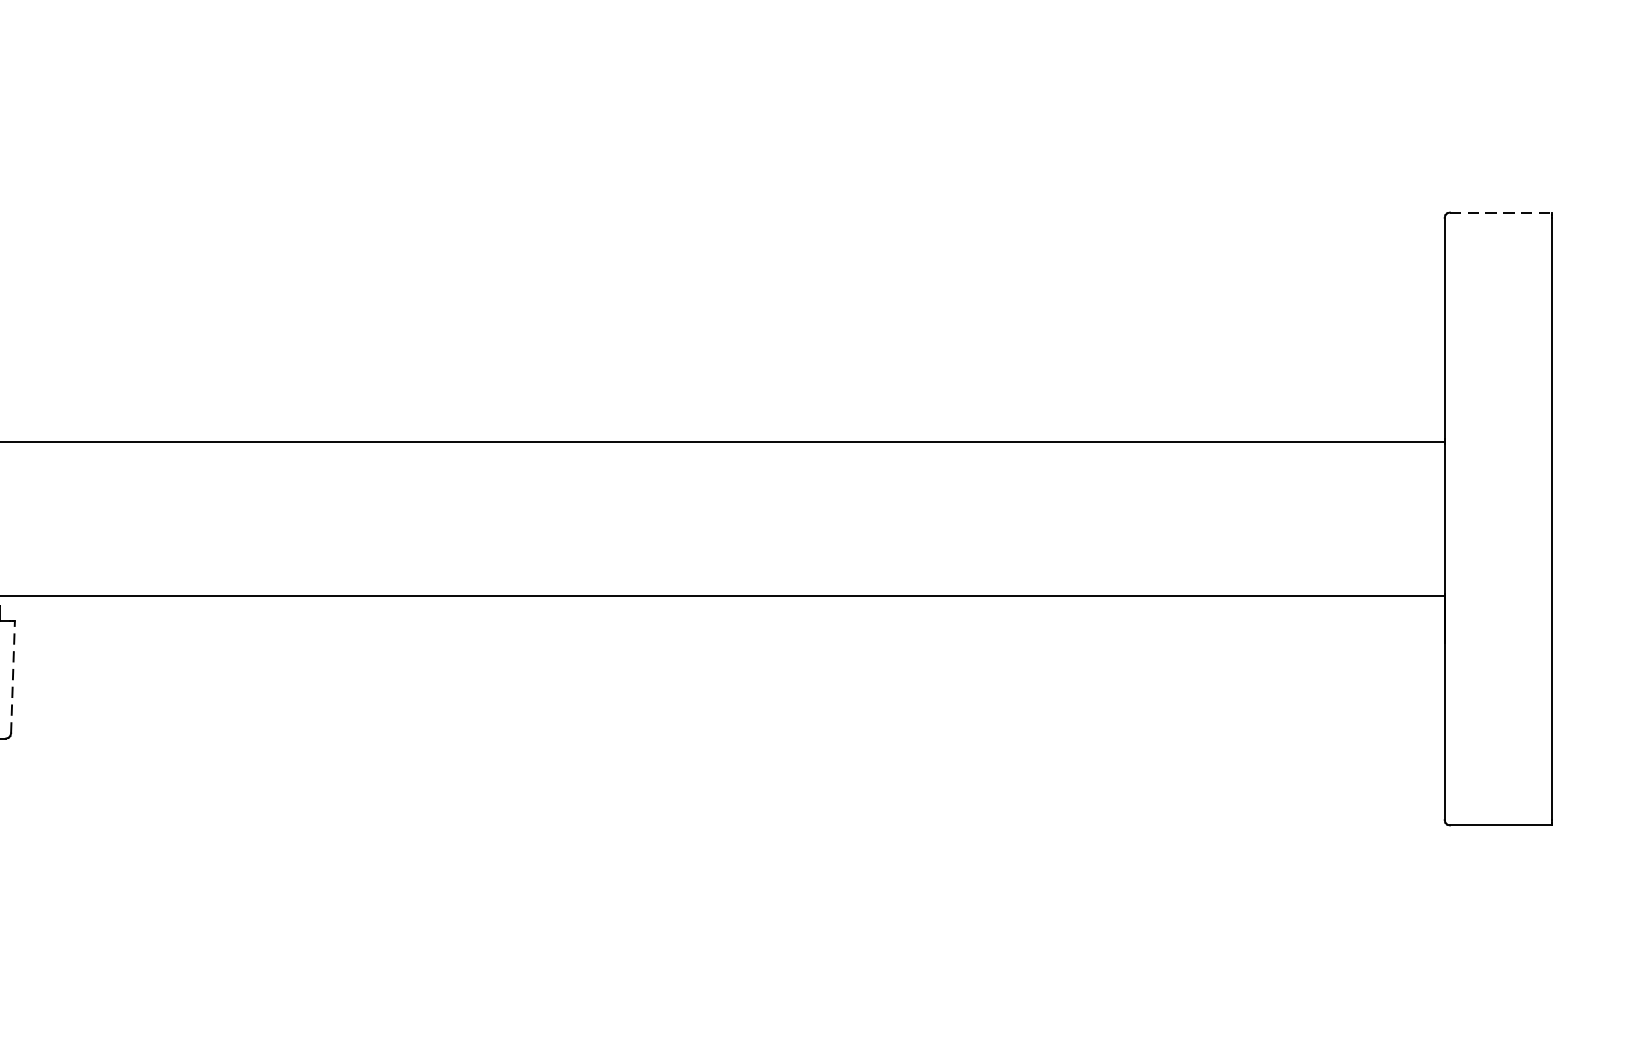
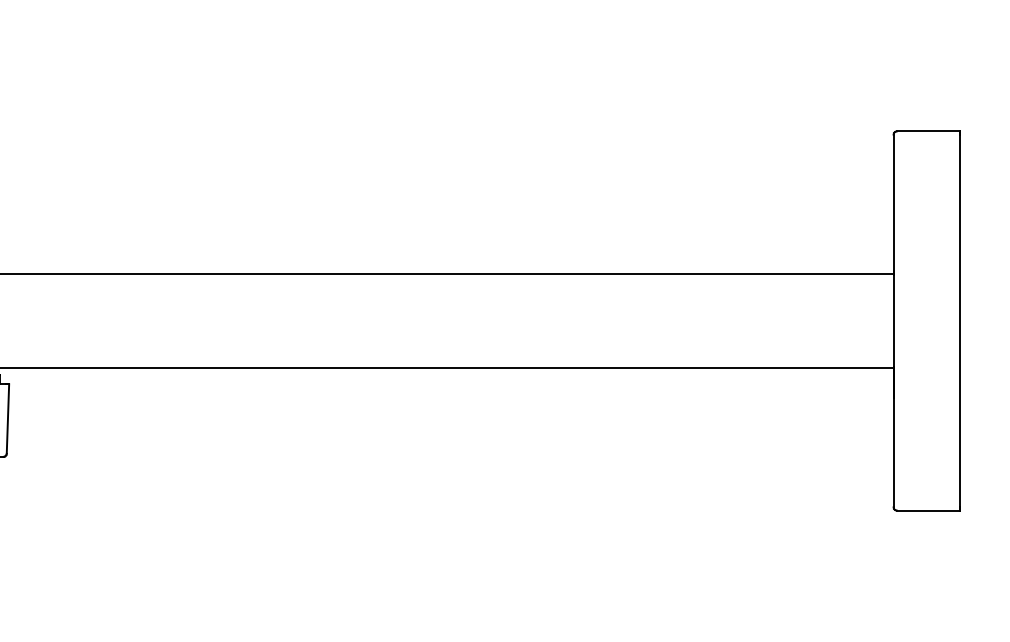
line: (1501, 212) -> (928, 131), dashed -> solid
line: (12, 678) -> (7, 419), dashed -> solid

